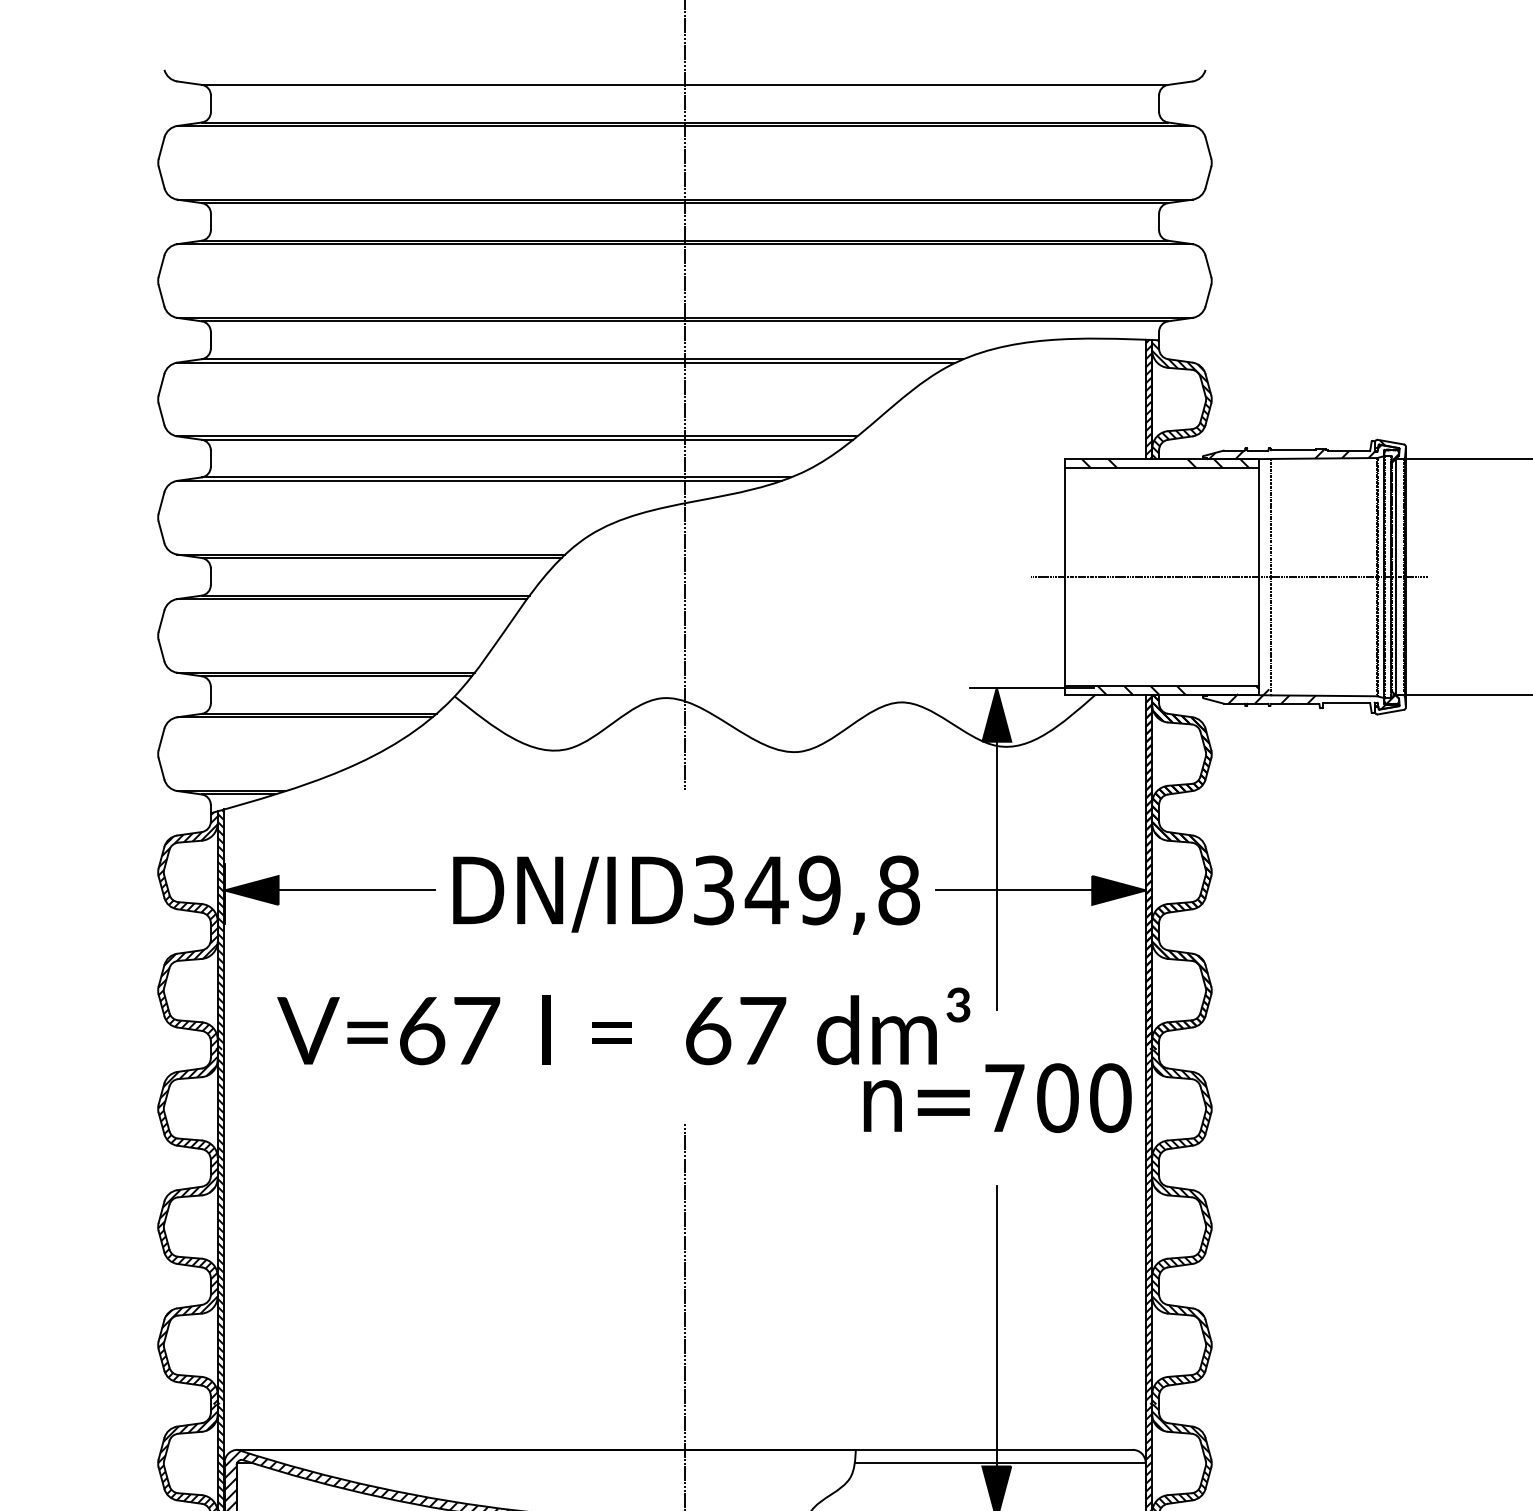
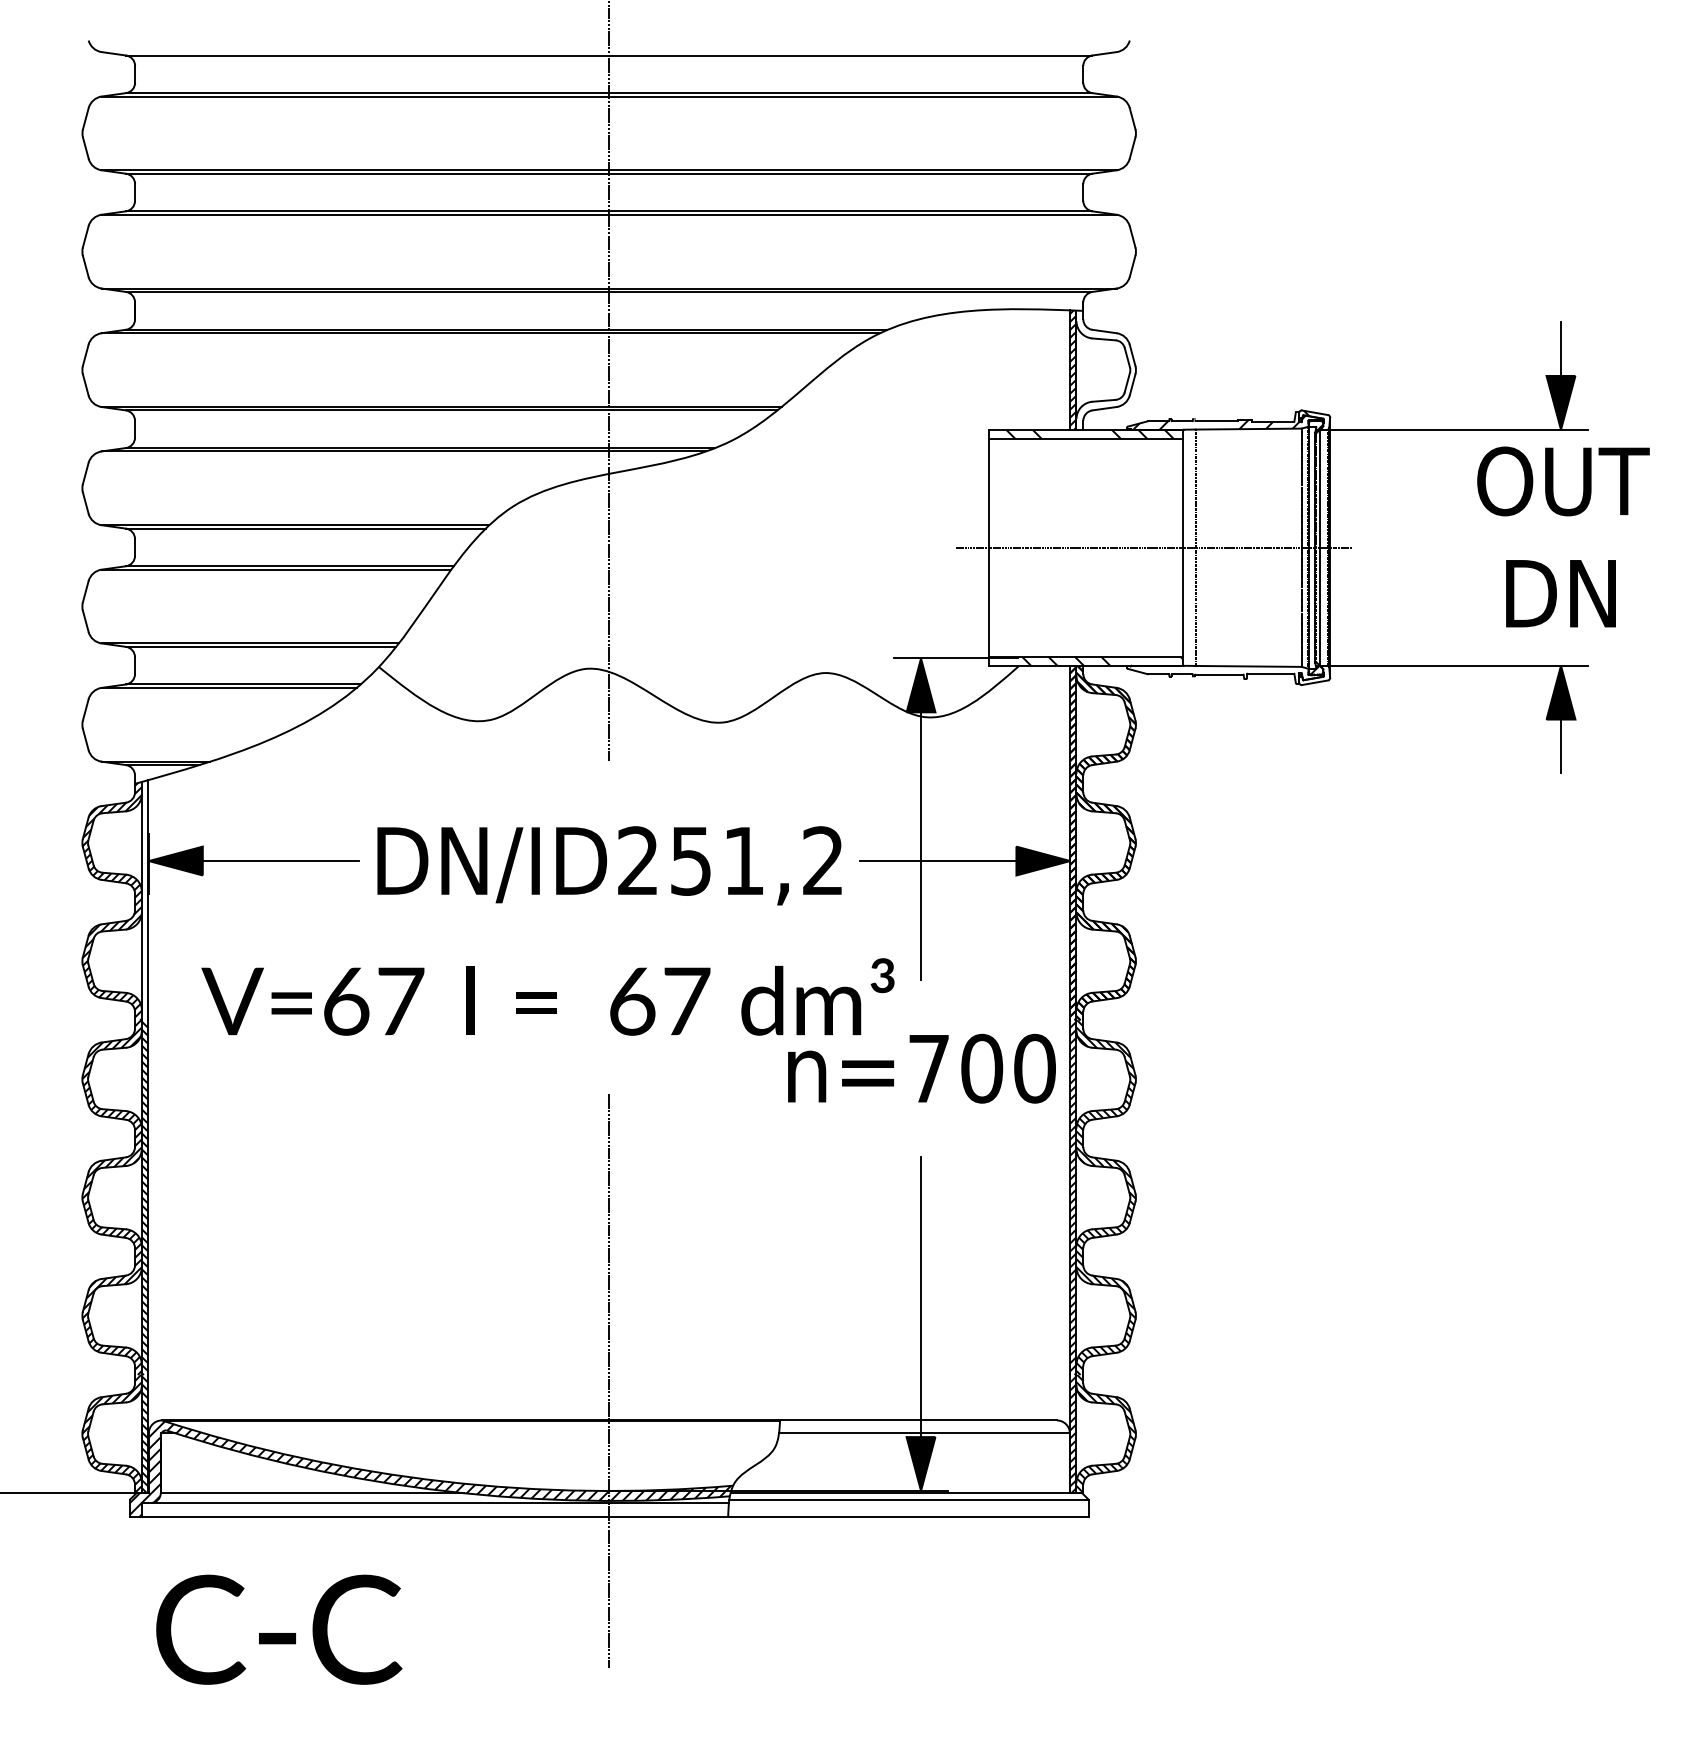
hatch: (1181, 398) -> (1105, 369), removed
hatch: (1307, 698) -> (1231, 669), removed
text: (807, 889) -> (731, 860), DN/ID349,8 -> DN/ID251,2
hatch: (220, 929) -> (144, 900), removed

